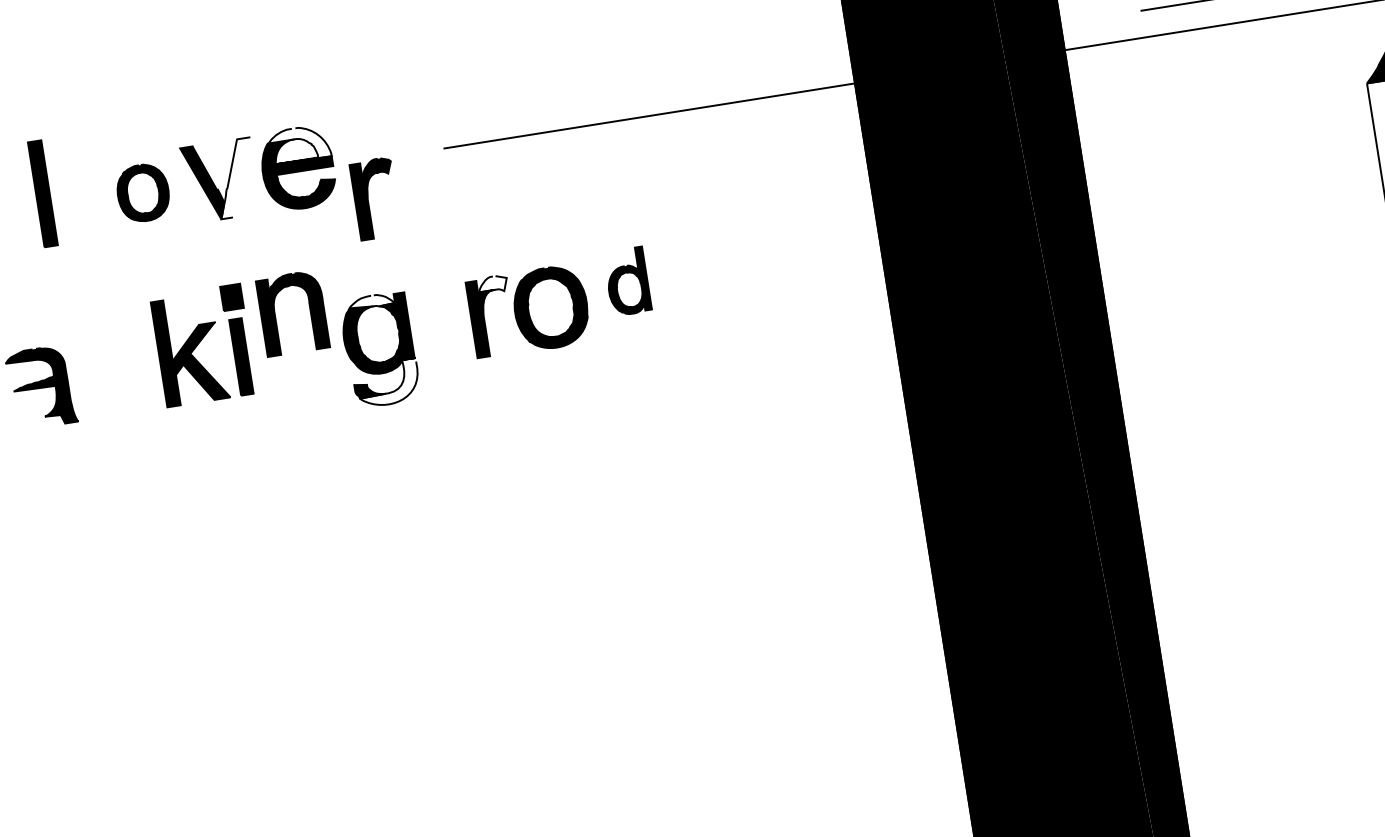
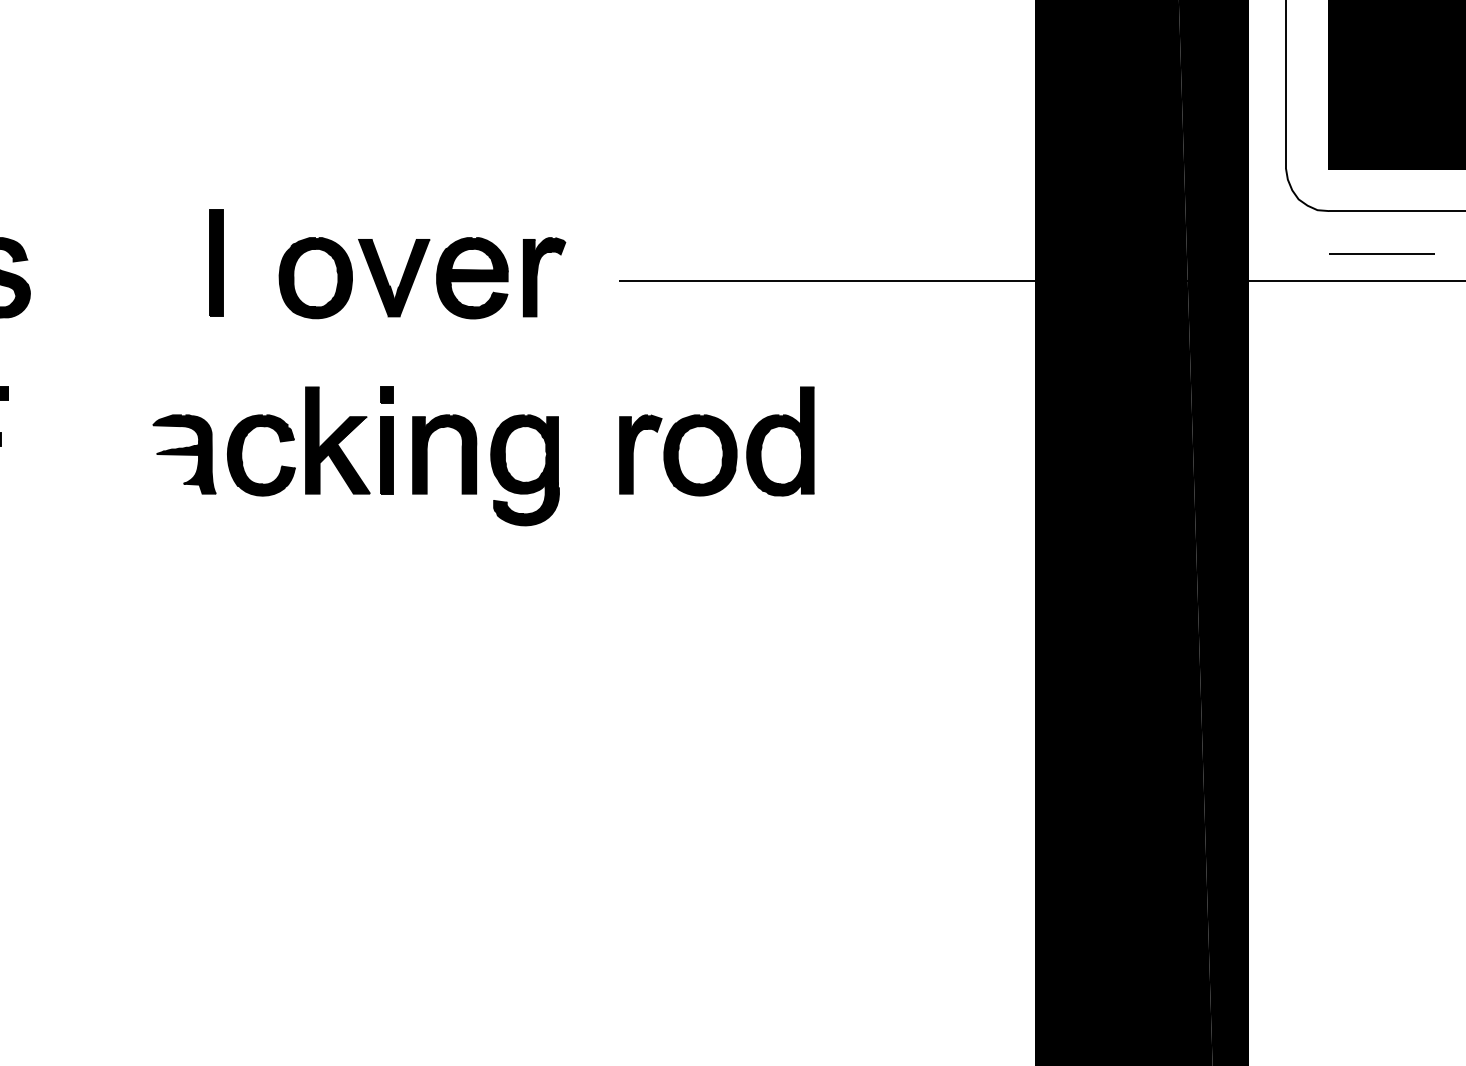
fill: (299, 144) -> (477, 254), added
fill: (235, 177) -> (409, 277), added
part: (143, 193) -> (315, 278), size x1.43
part: (368, 200) -> (537, 277), moved
part: (627, 281) -> (780, 441), size x1.67
fill: (492, 284) -> (646, 423), added
part: (231, 296) -> (386, 394), size x0.62
fill: (371, 301) -> (524, 421), added
part: (275, 316) -> (427, 454), moved
part: (98, 379) -> (242, 455), added
fill: (387, 383) -> (527, 504), added

